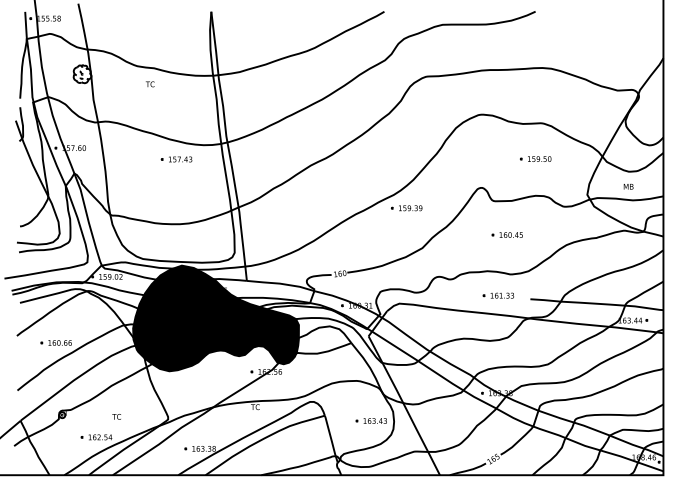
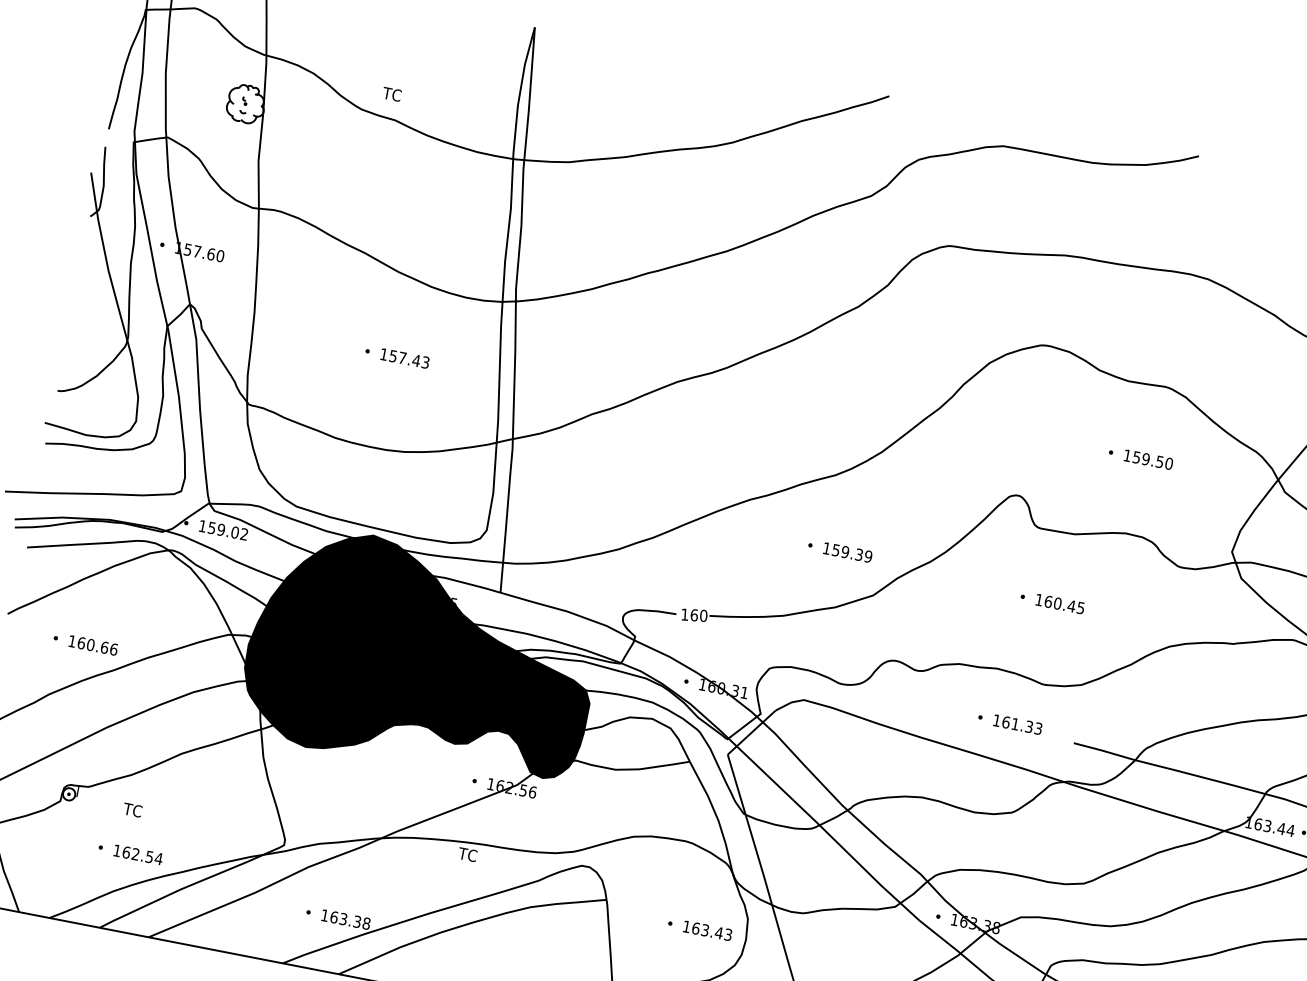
text: (149, 84) -> (390, 94), moved
part: (176, 159) -> (396, 357), moved
part: (406, 208) -> (839, 551), moved
text: (116, 416) -> (132, 809), moved

